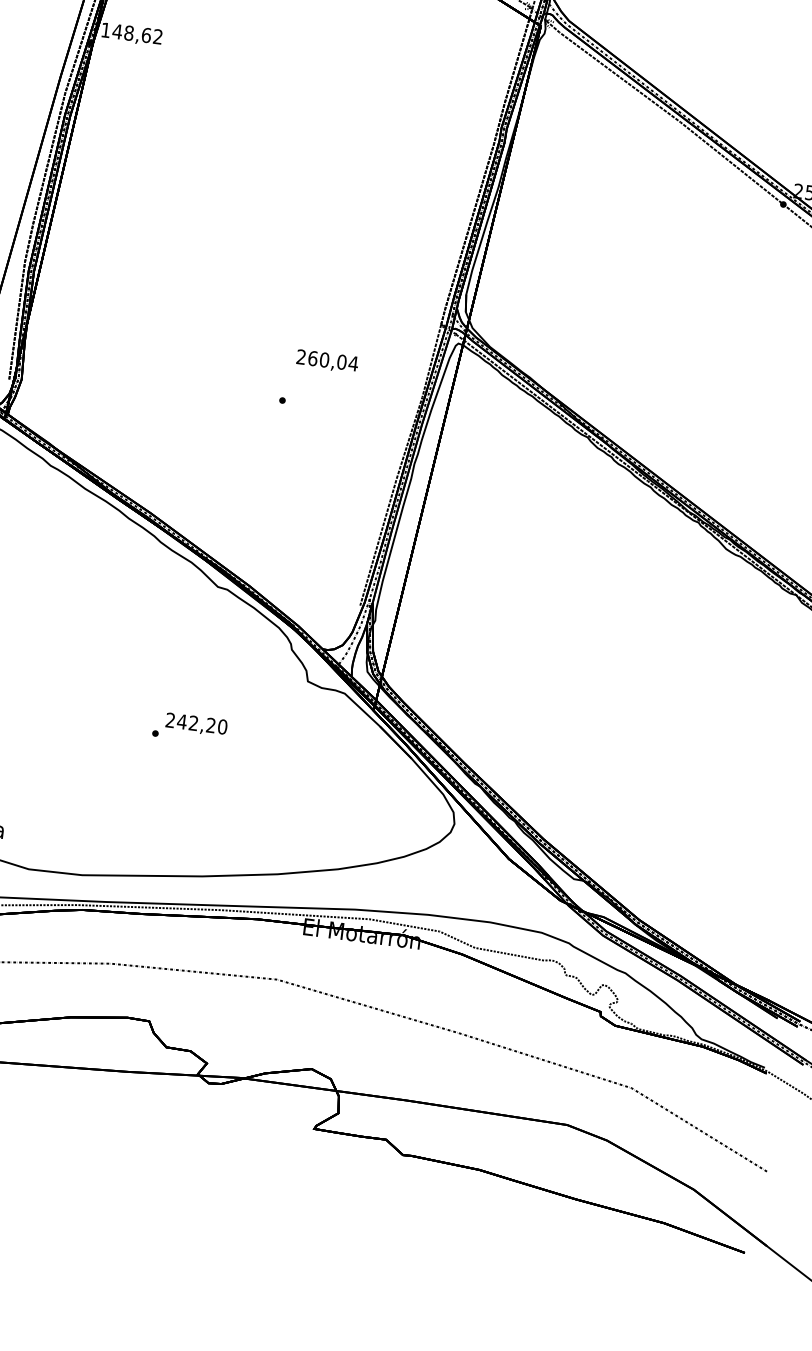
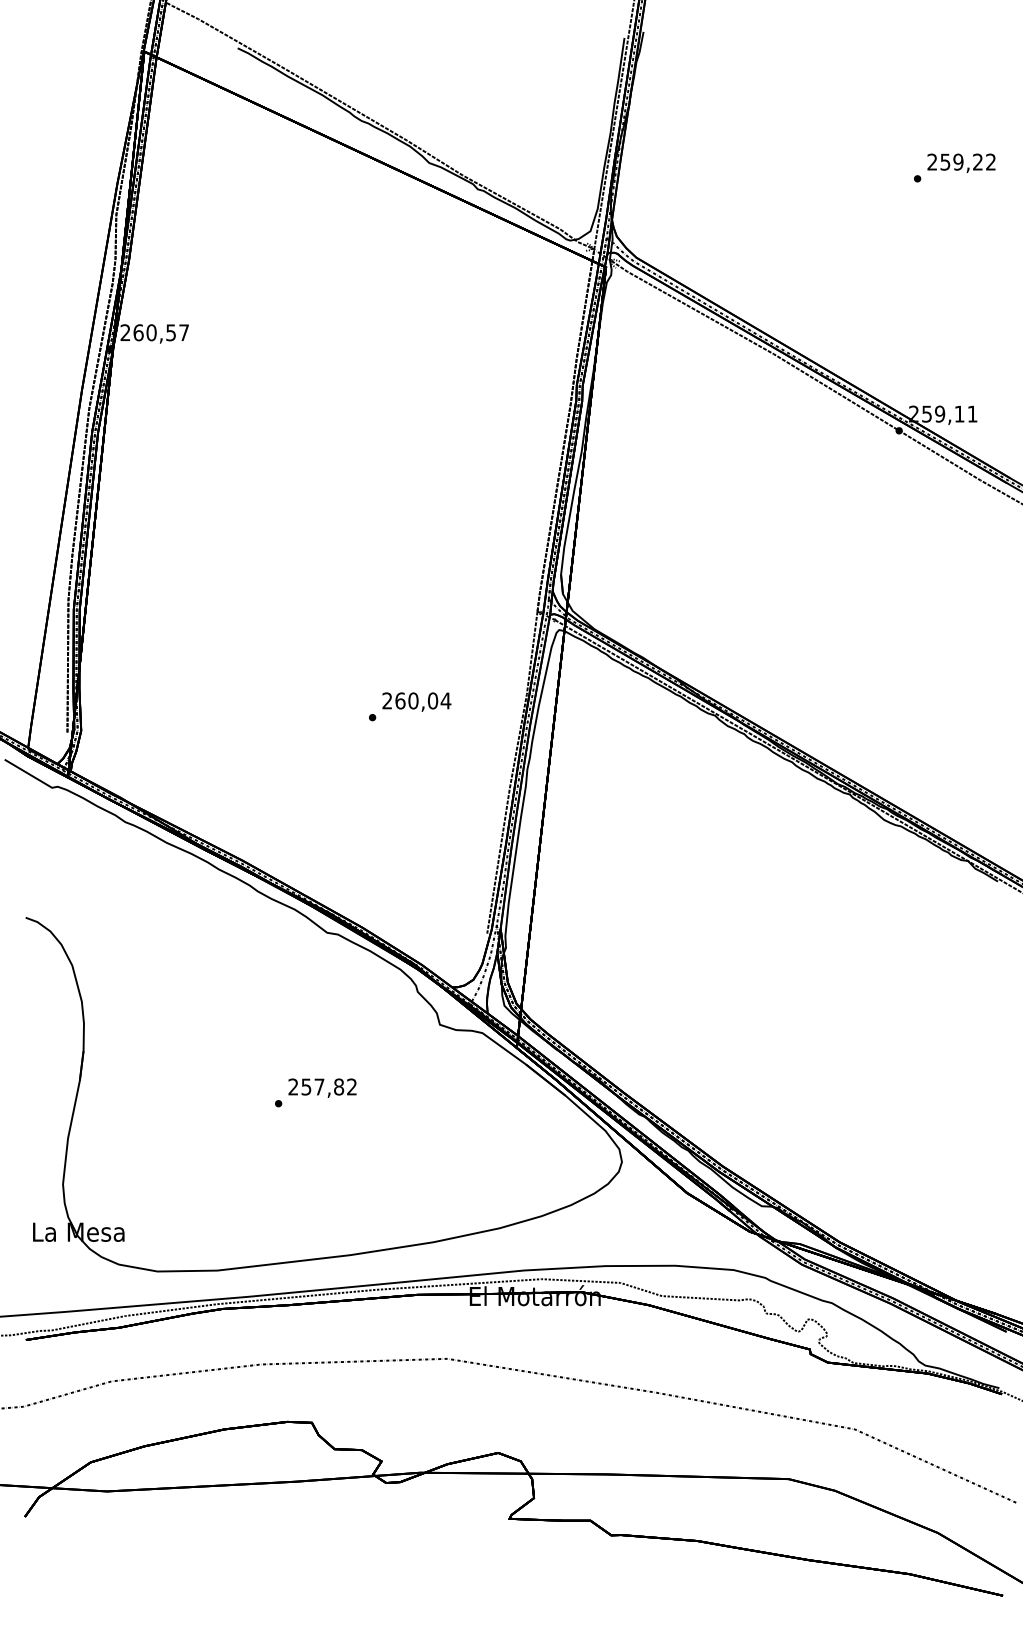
text: (131, 33) -> (154, 332), 148,62 -> 260,57
text: (327, 360) -> (416, 701), moved
text: (202, 723) -> (329, 1086), 242,20 -> 257,82

